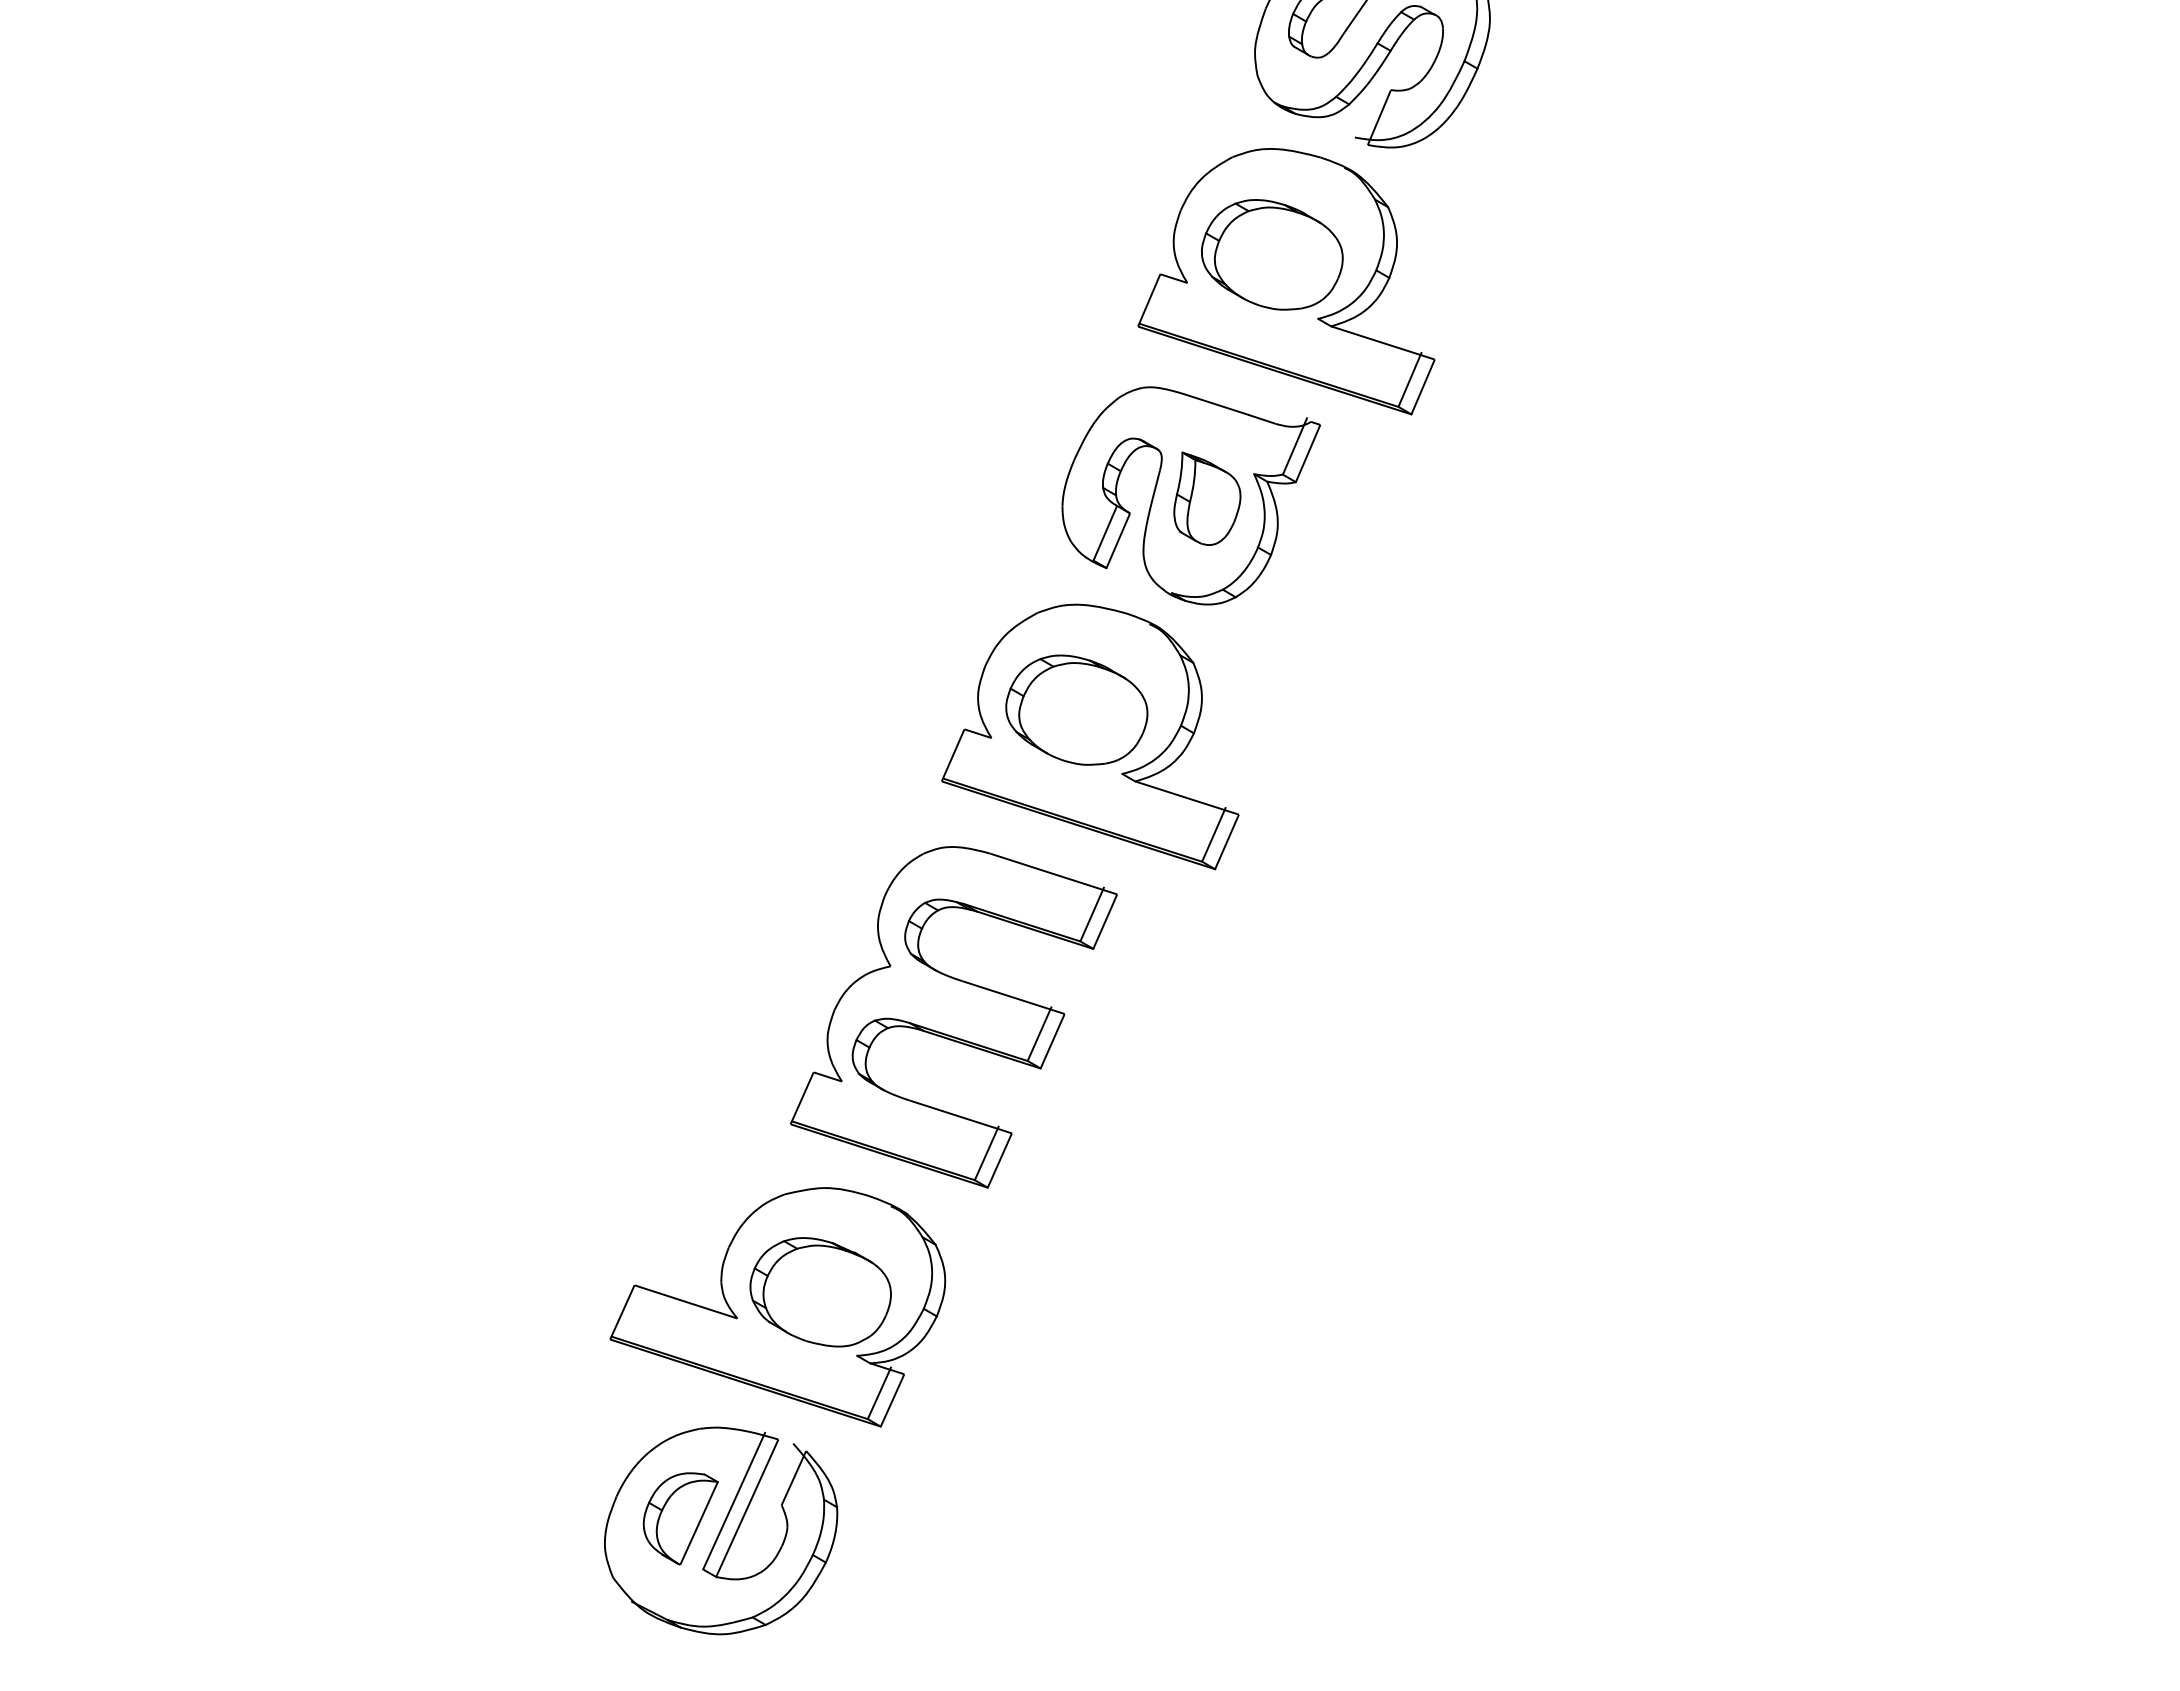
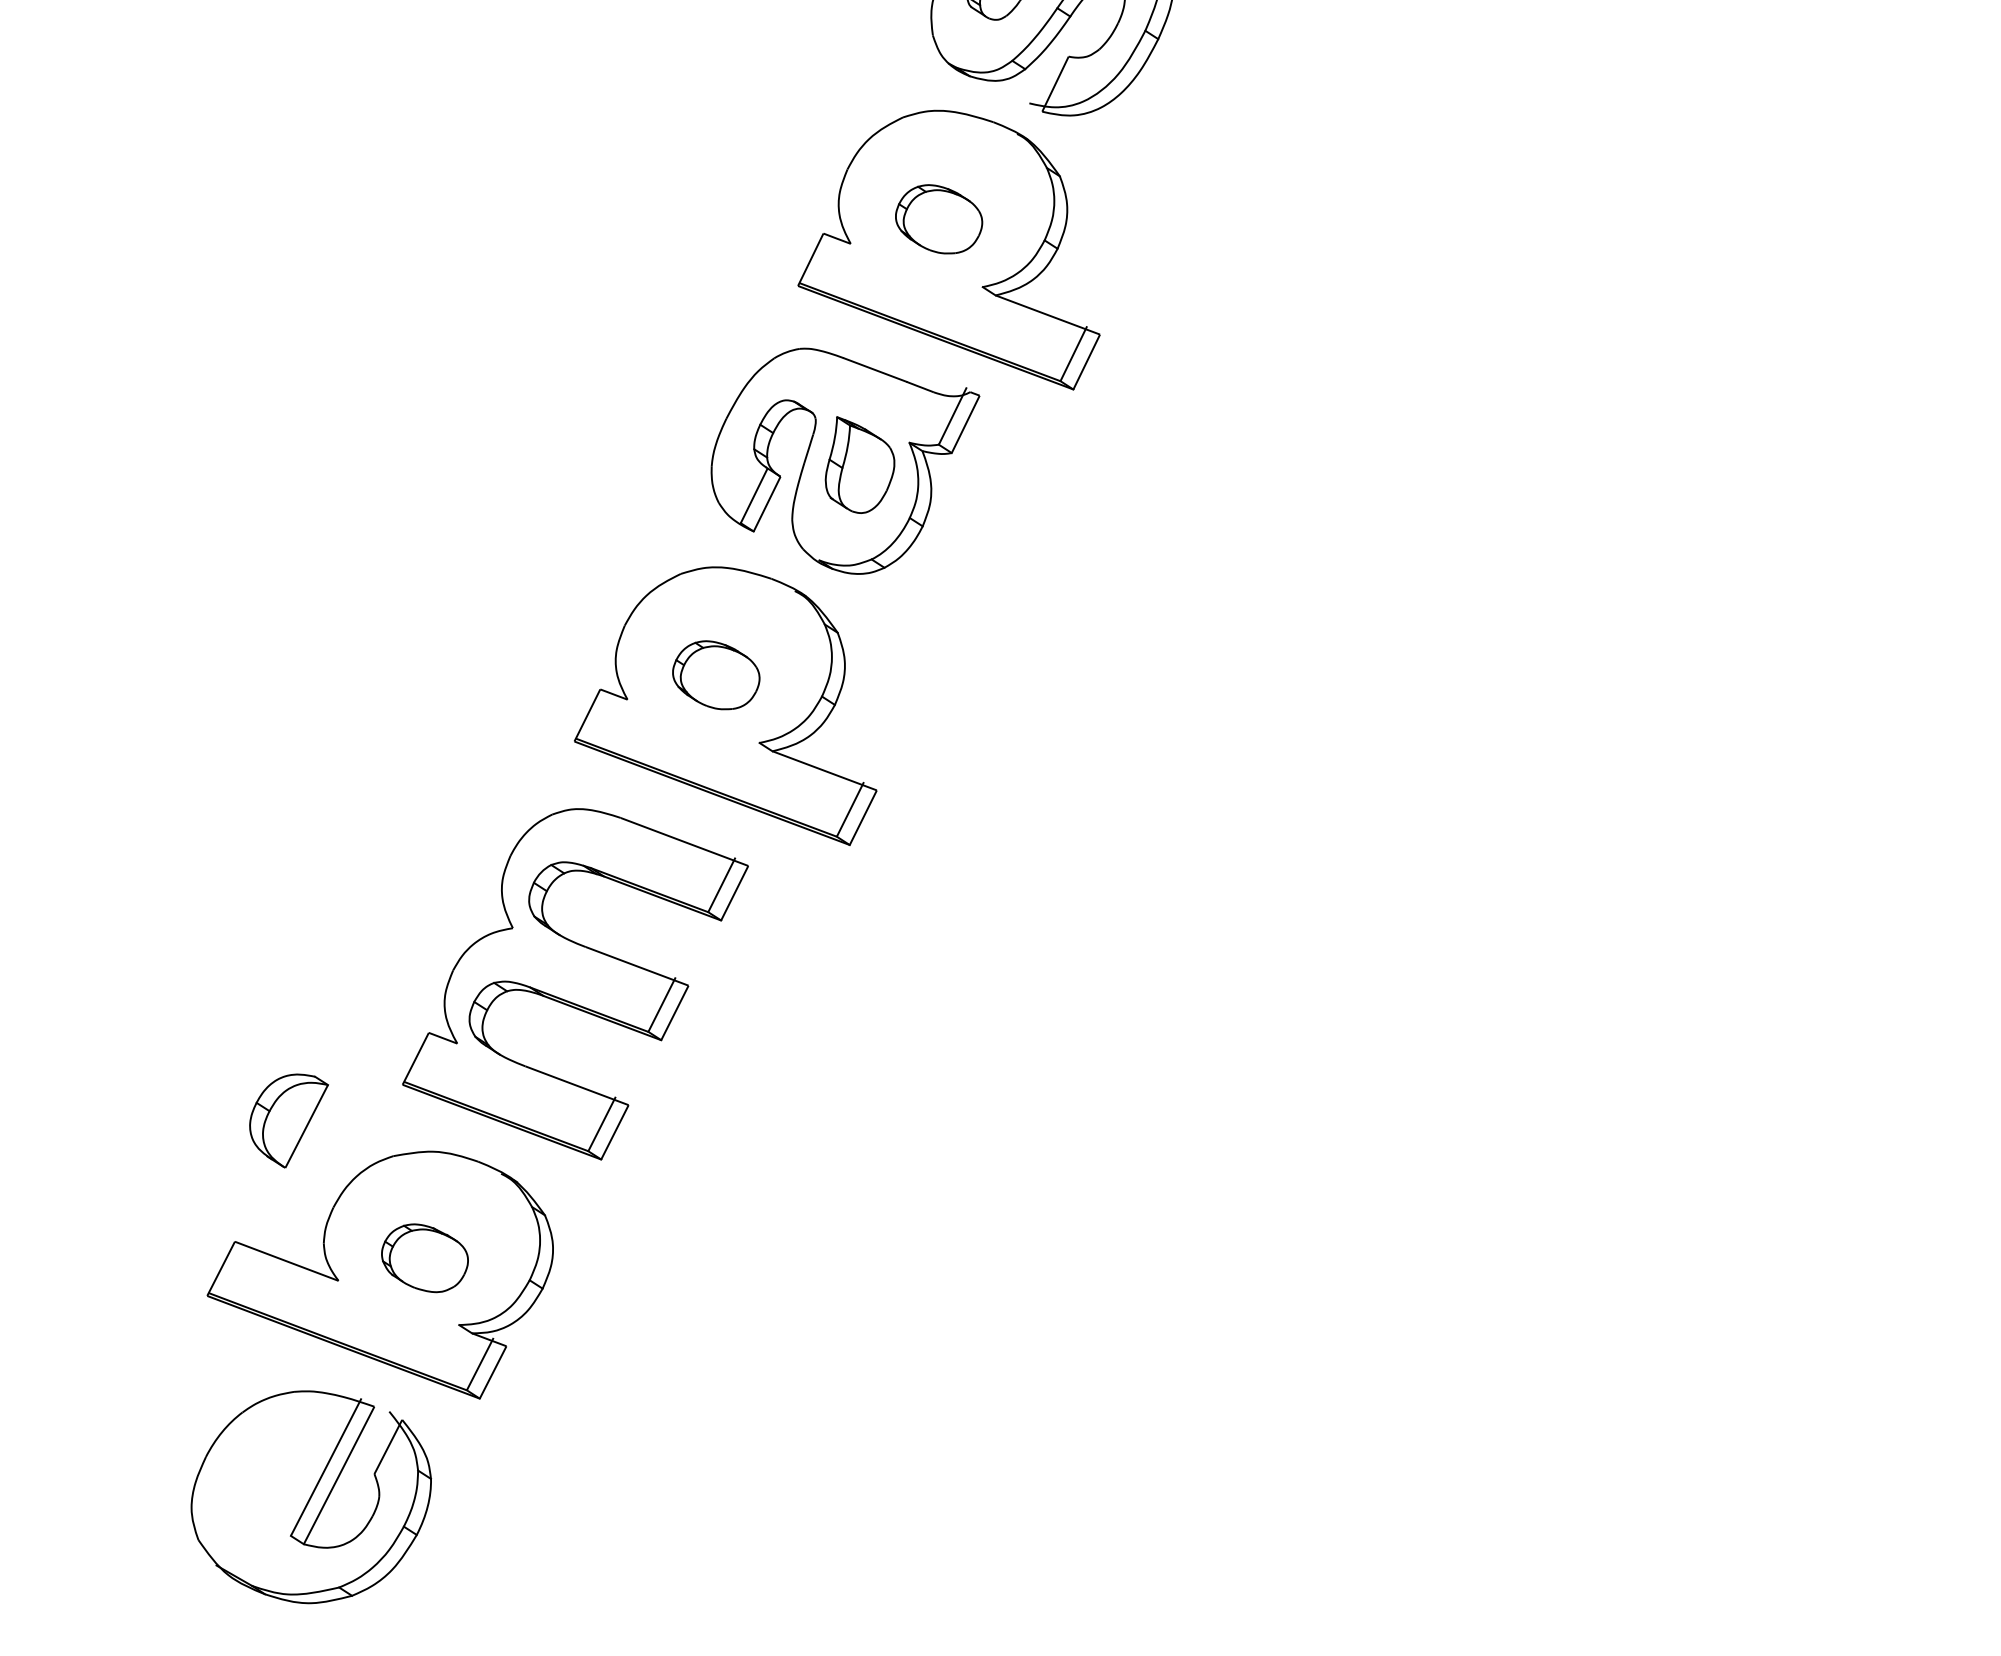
part: (1272, 254) -> (939, 218), size x0.6
part: (1076, 709) -> (715, 674), size x0.6
part: (820, 1292) -> (424, 1258), size x0.6
part: (680, 1518) -> (287, 1120), moved

